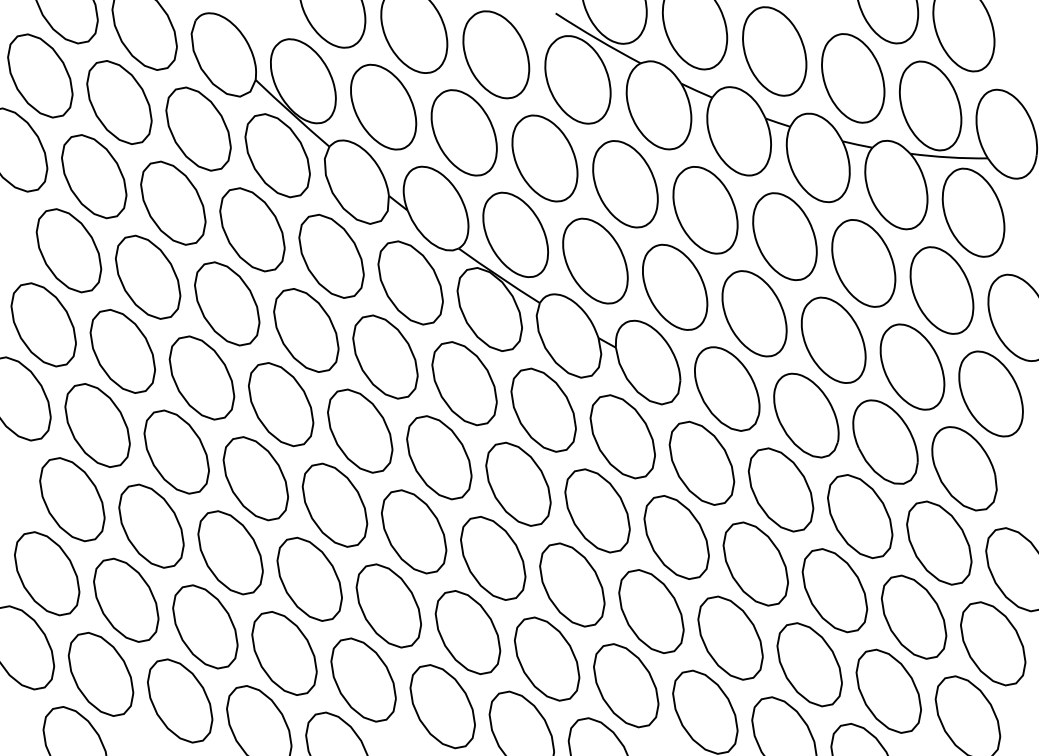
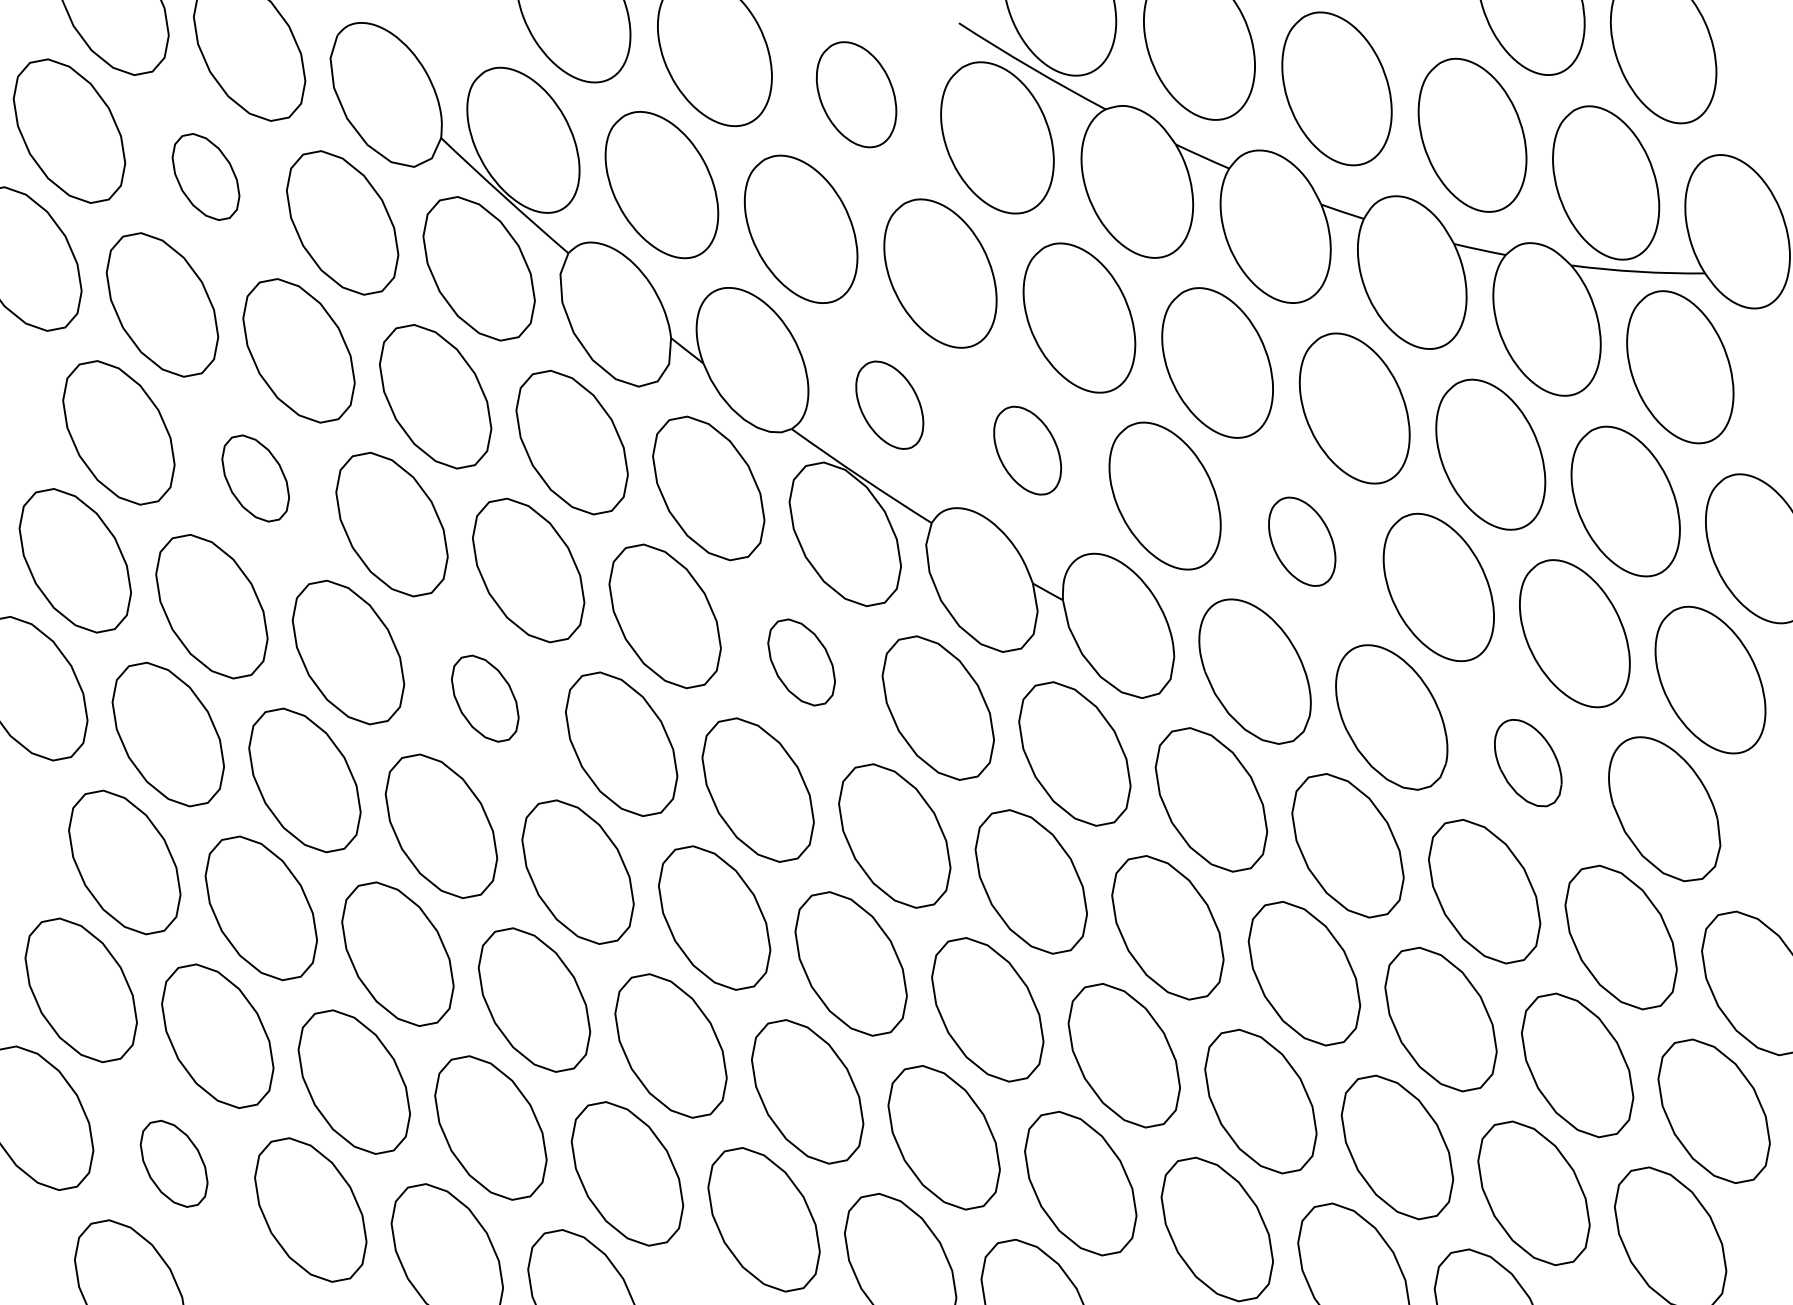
part: (496, 54) -> (856, 94), size x0.7
part: (119, 102) -> (206, 176), size x0.6
part: (515, 234) -> (889, 404), size x0.6
part: (595, 260) -> (1027, 449), size x0.6
part: (148, 276) -> (256, 477), size x0.6
part: (754, 313) -> (1302, 541), size x0.6
part: (464, 383) -> (801, 661), size x0.6
part: (281, 404) -> (485, 698), size x0.6
part: (885, 441) -> (1528, 762), size x0.6
part: (100, 673) -> (173, 1162), size x0.6

